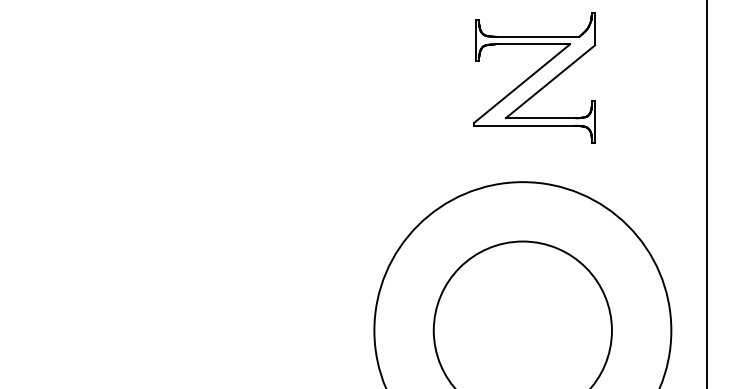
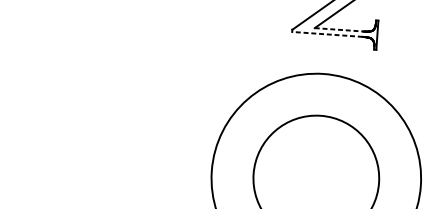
line: (540, 118) -> (339, 30), solid -> dashed
line: (523, 125) -> (326, 34), solid -> dashed

